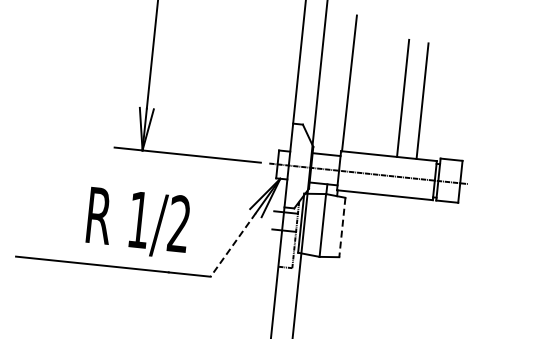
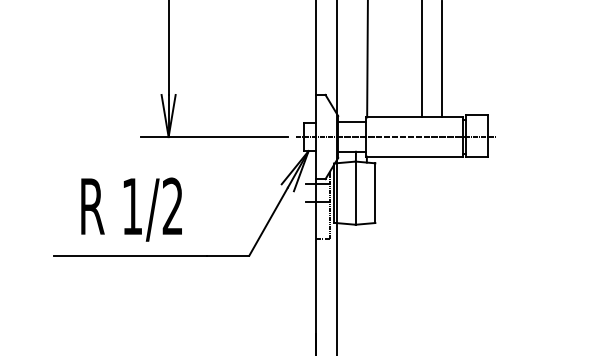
text: (137, 222) -> (131, 209), moved
line: (342, 227) -> (375, 193), dashed -> solid
line: (233, 245) -> (268, 222), dashed -> solid

